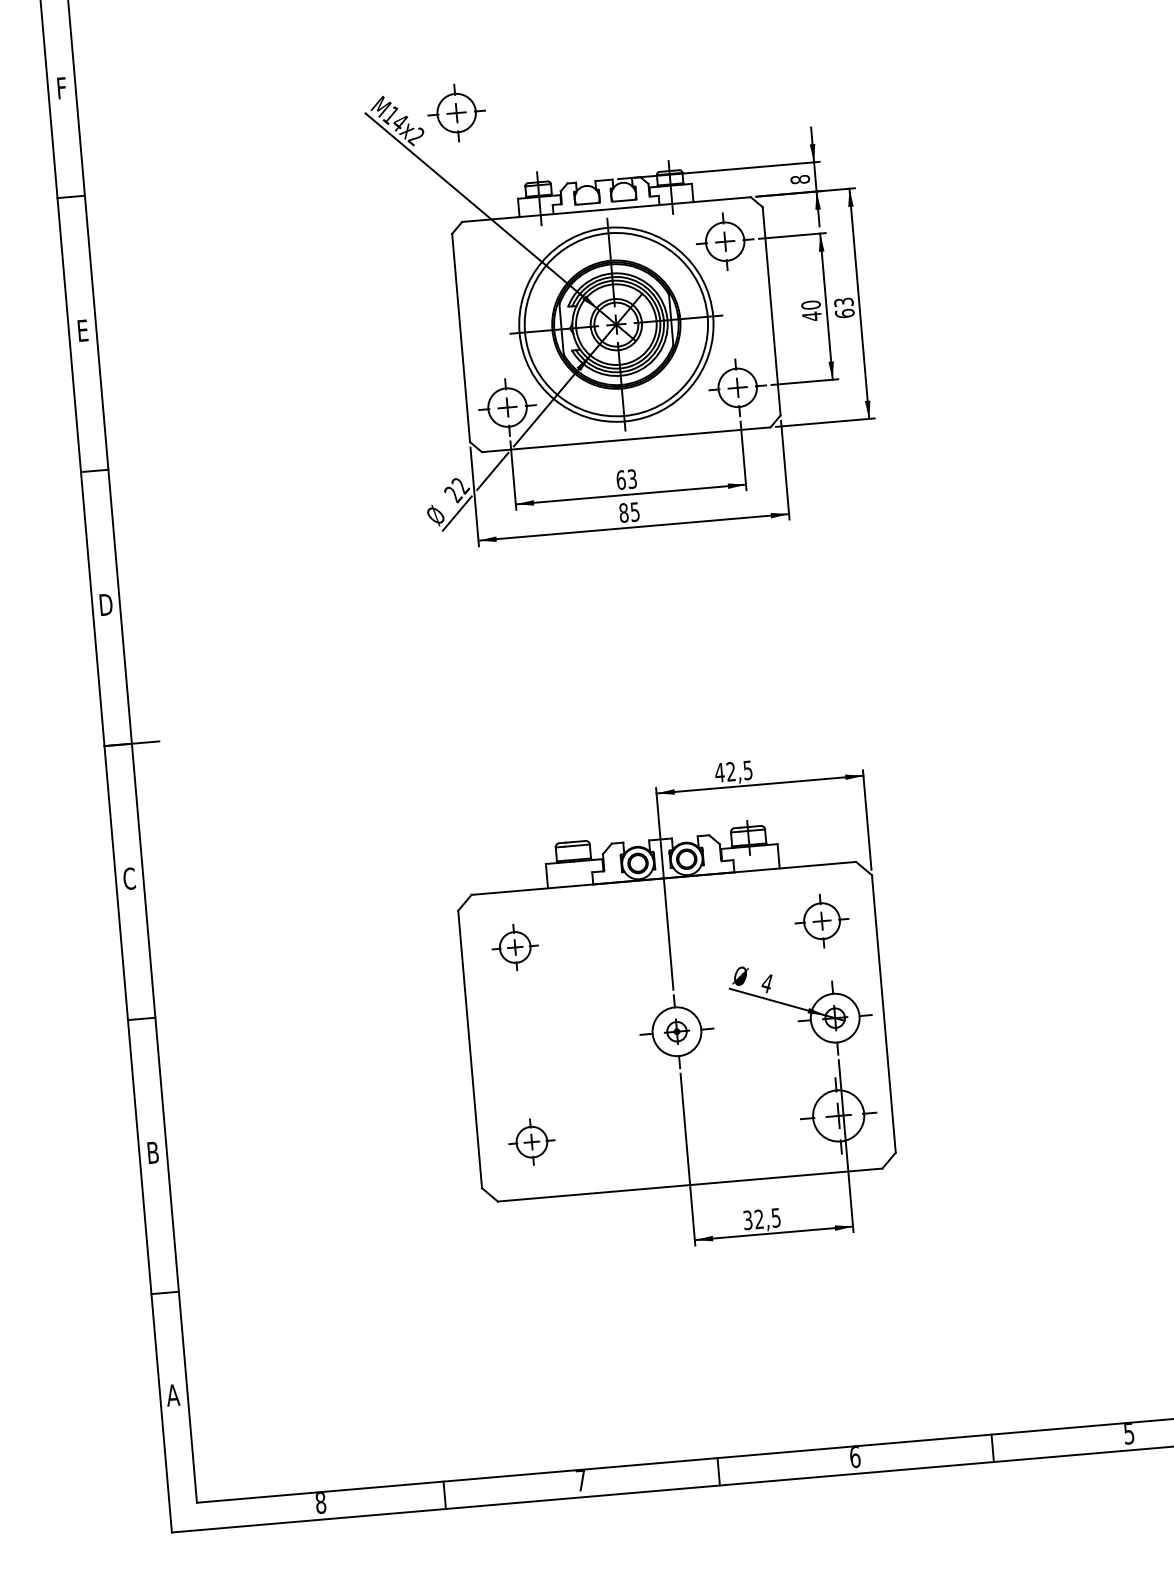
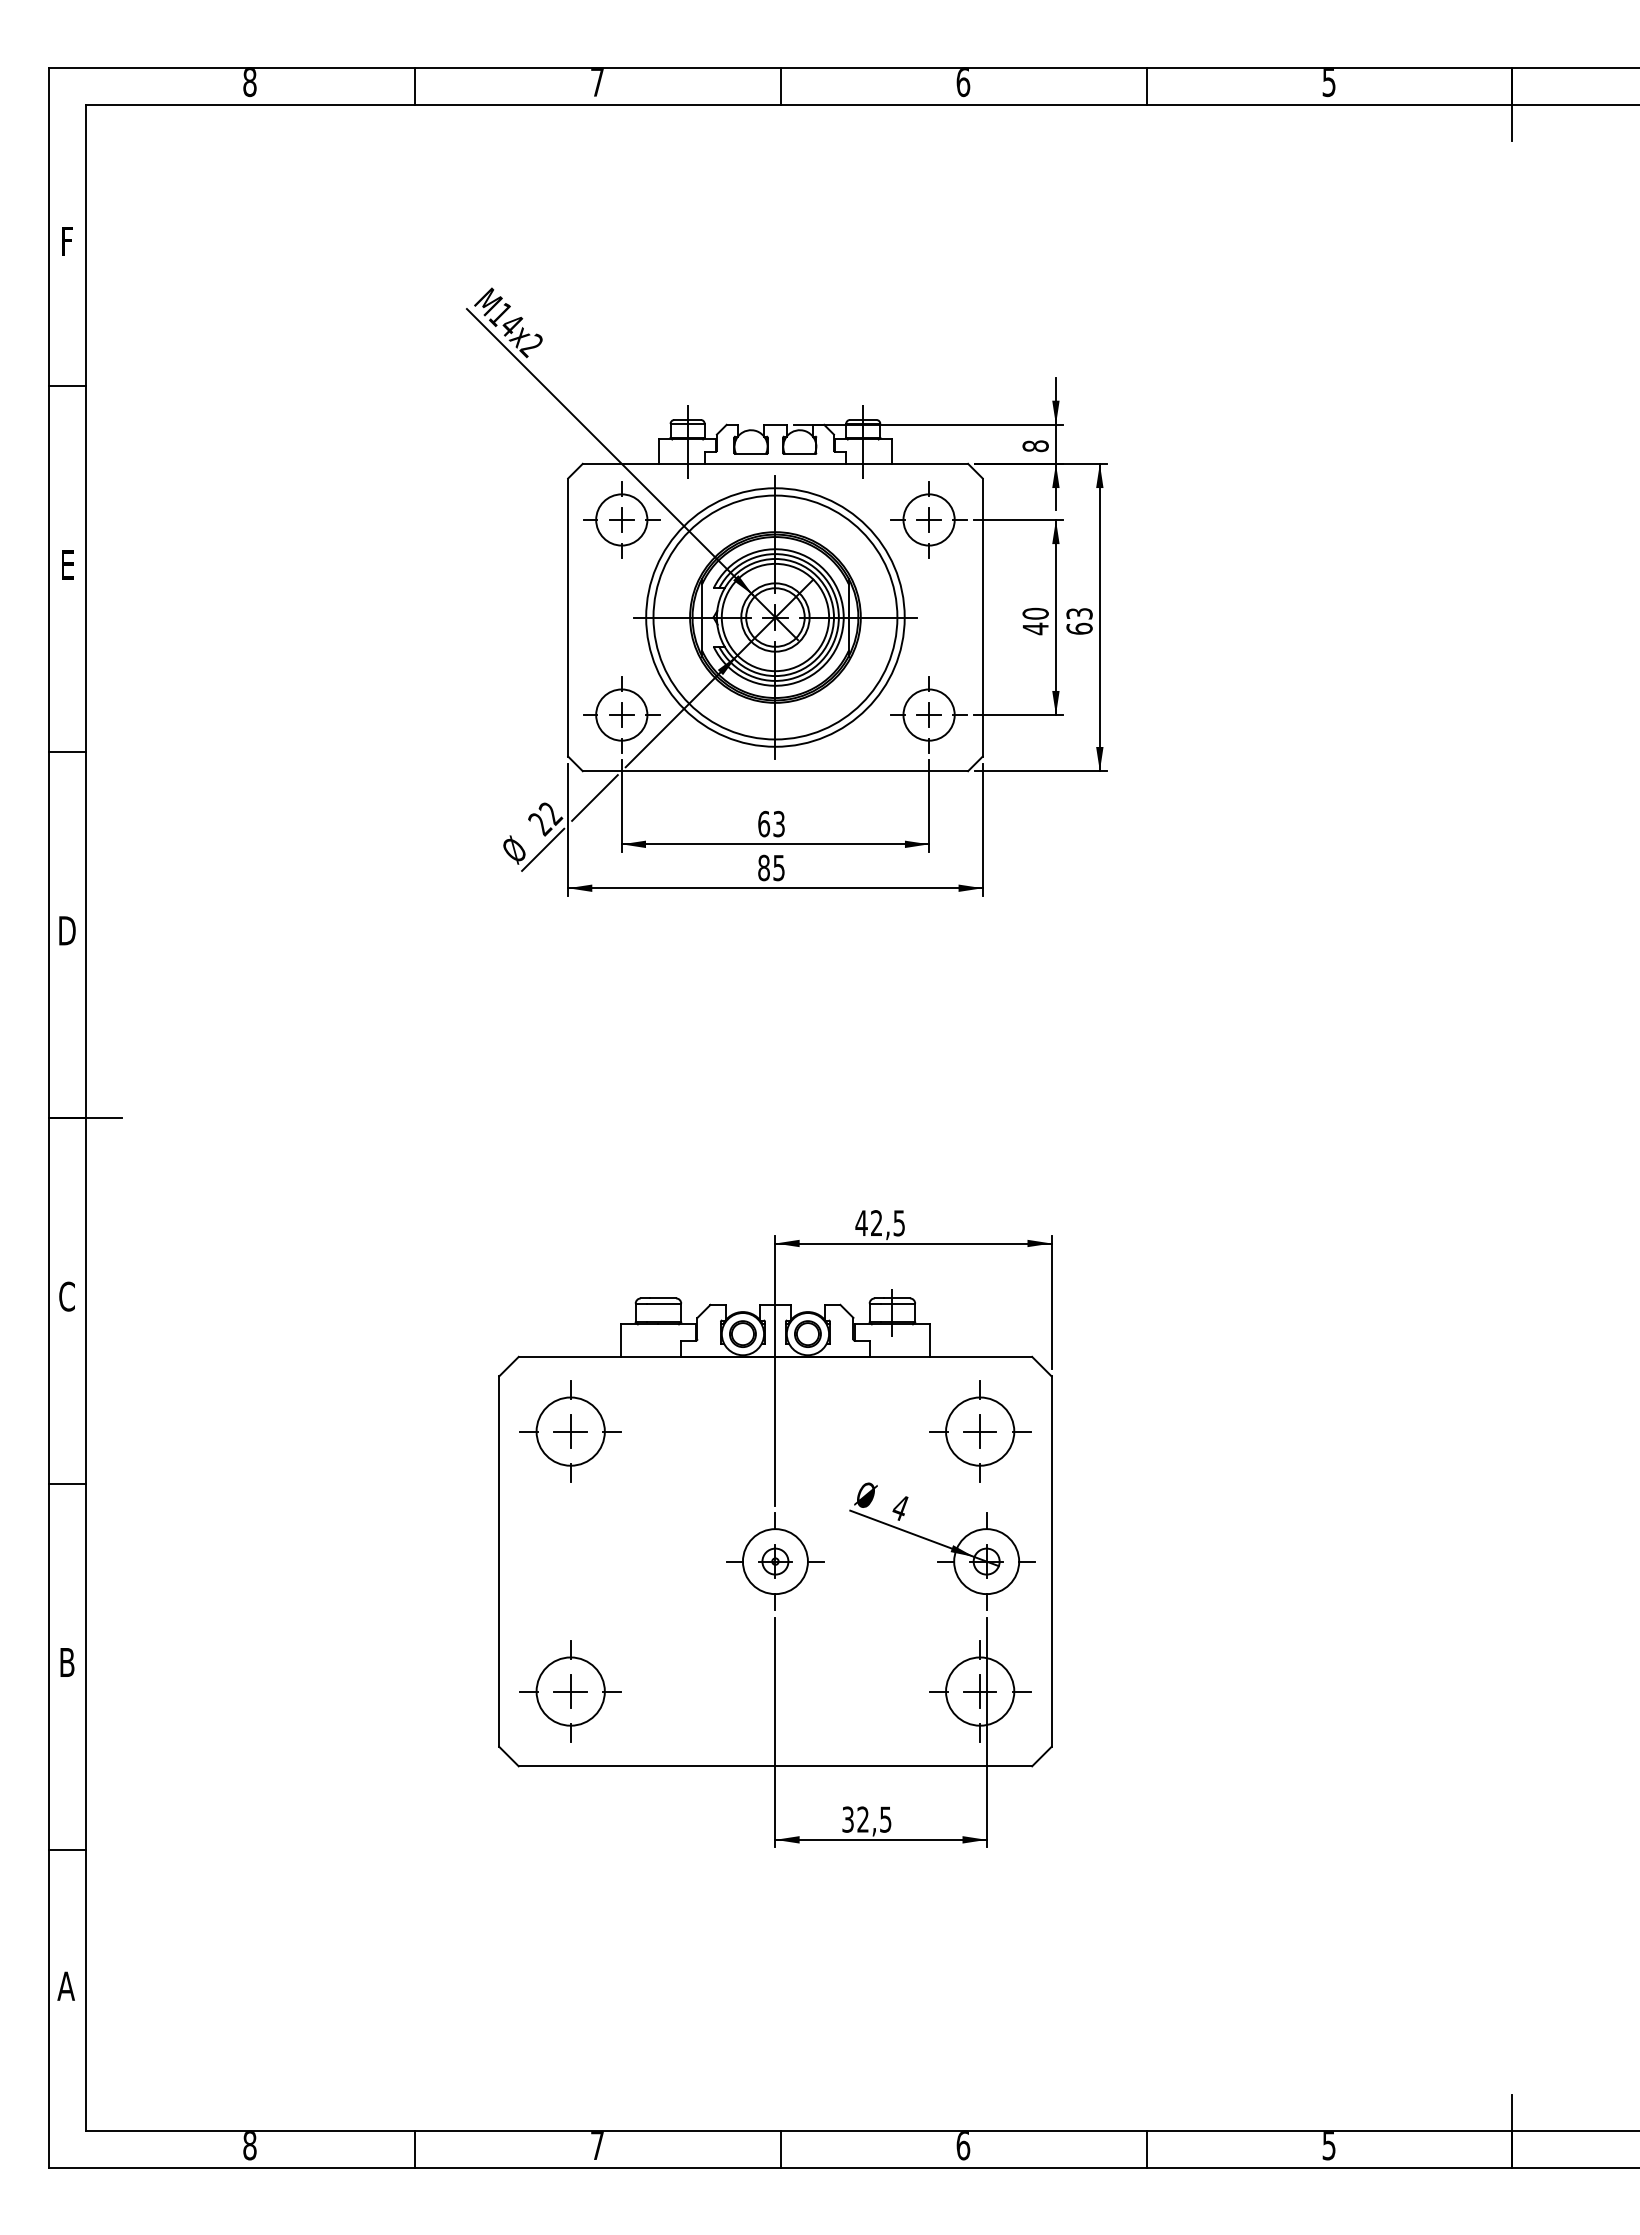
part: (456, 112) -> (621, 519), moved
part: (822, 921) -> (980, 1431), size x1.43
part: (515, 947) -> (570, 1431), size x1.67
part: (531, 1142) -> (570, 1691), size x1.67

